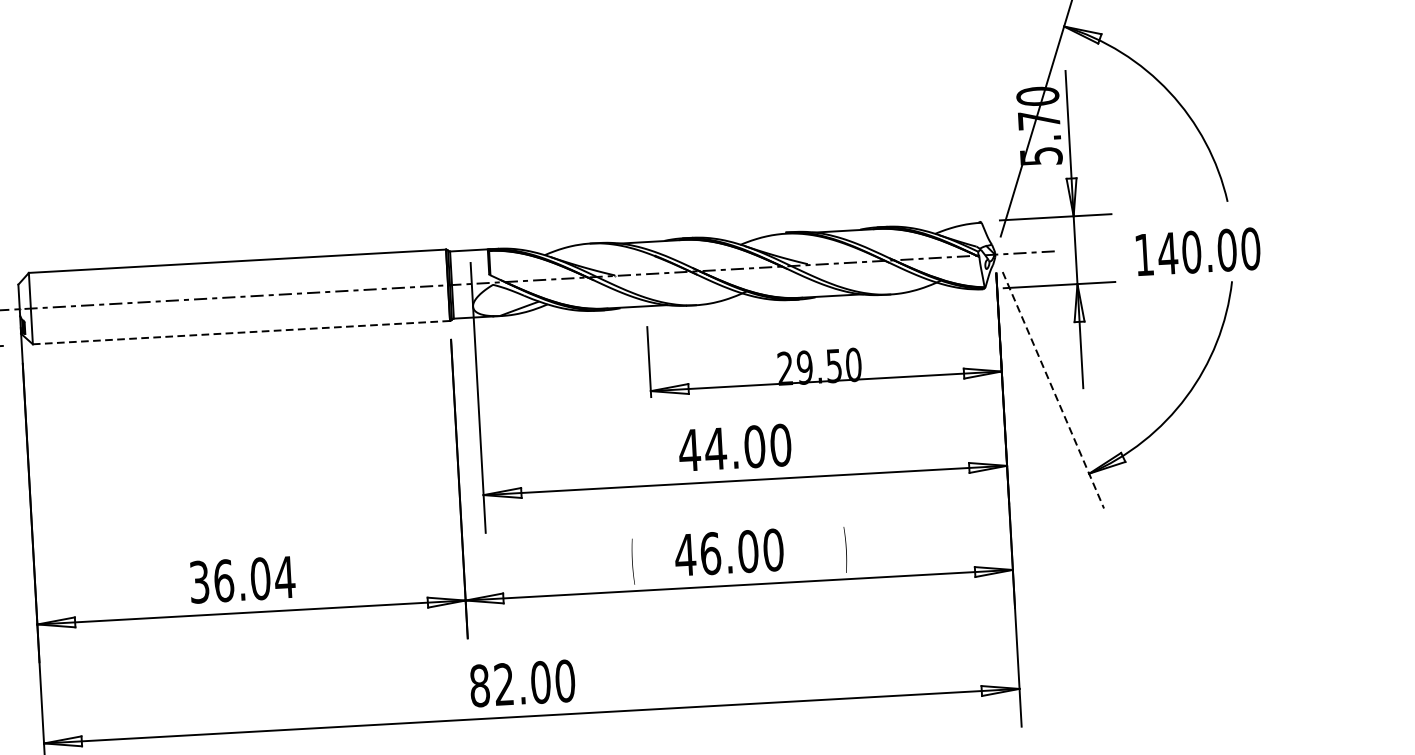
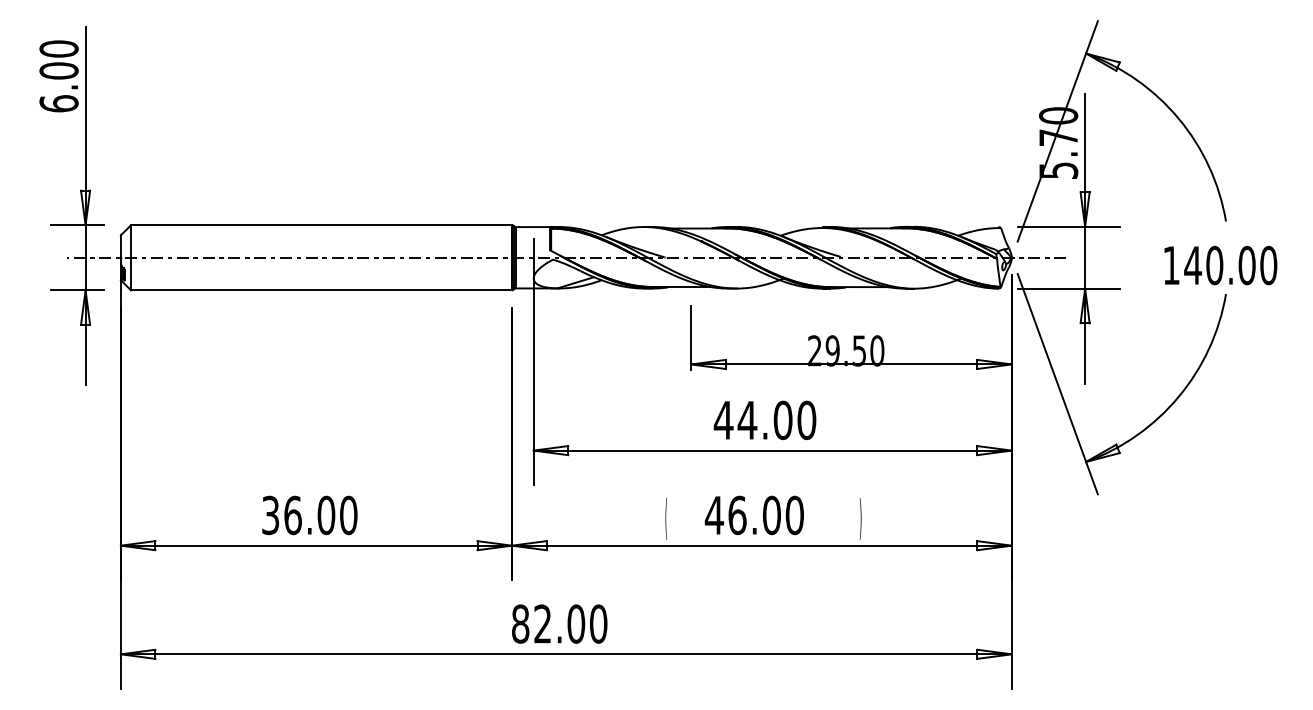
text: (1198, 251) -> (1220, 265), moved
line: (242, 332) -> (322, 290), dashed -> solid
line: (1053, 390) -> (1057, 384), dashed -> solid
text: (284, 577) -> (348, 515), 36.04 -> 36.00

